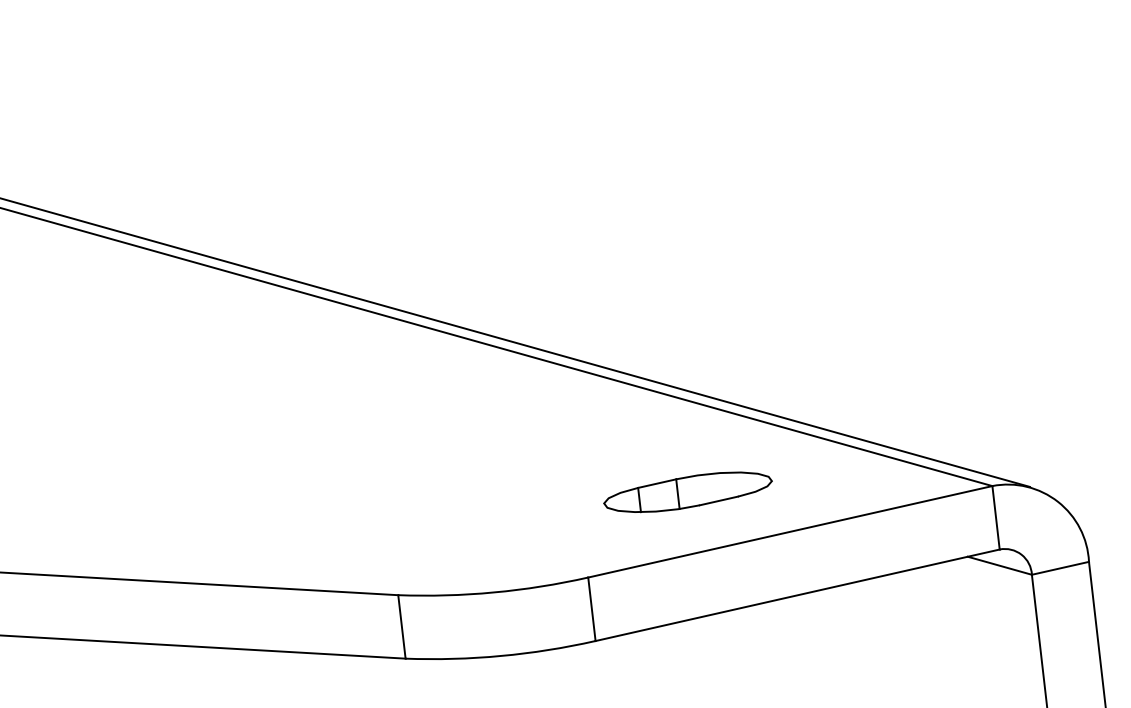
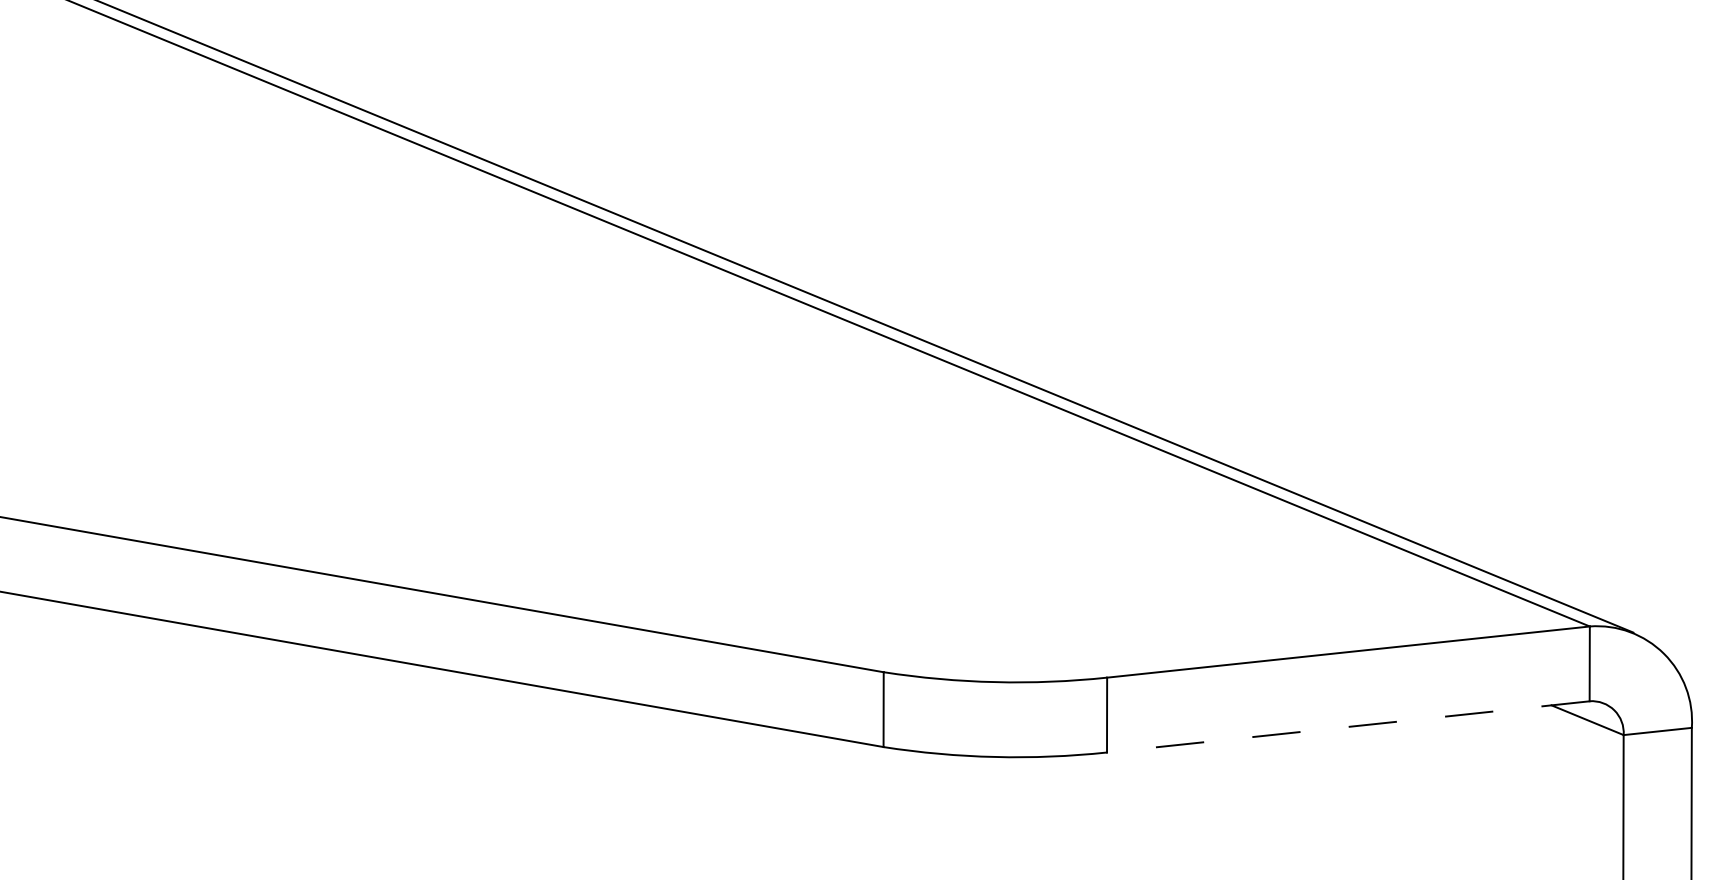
part: (687, 491) -> (1234, 591), removed
line: (797, 594) -> (1348, 726), solid -> dashed

